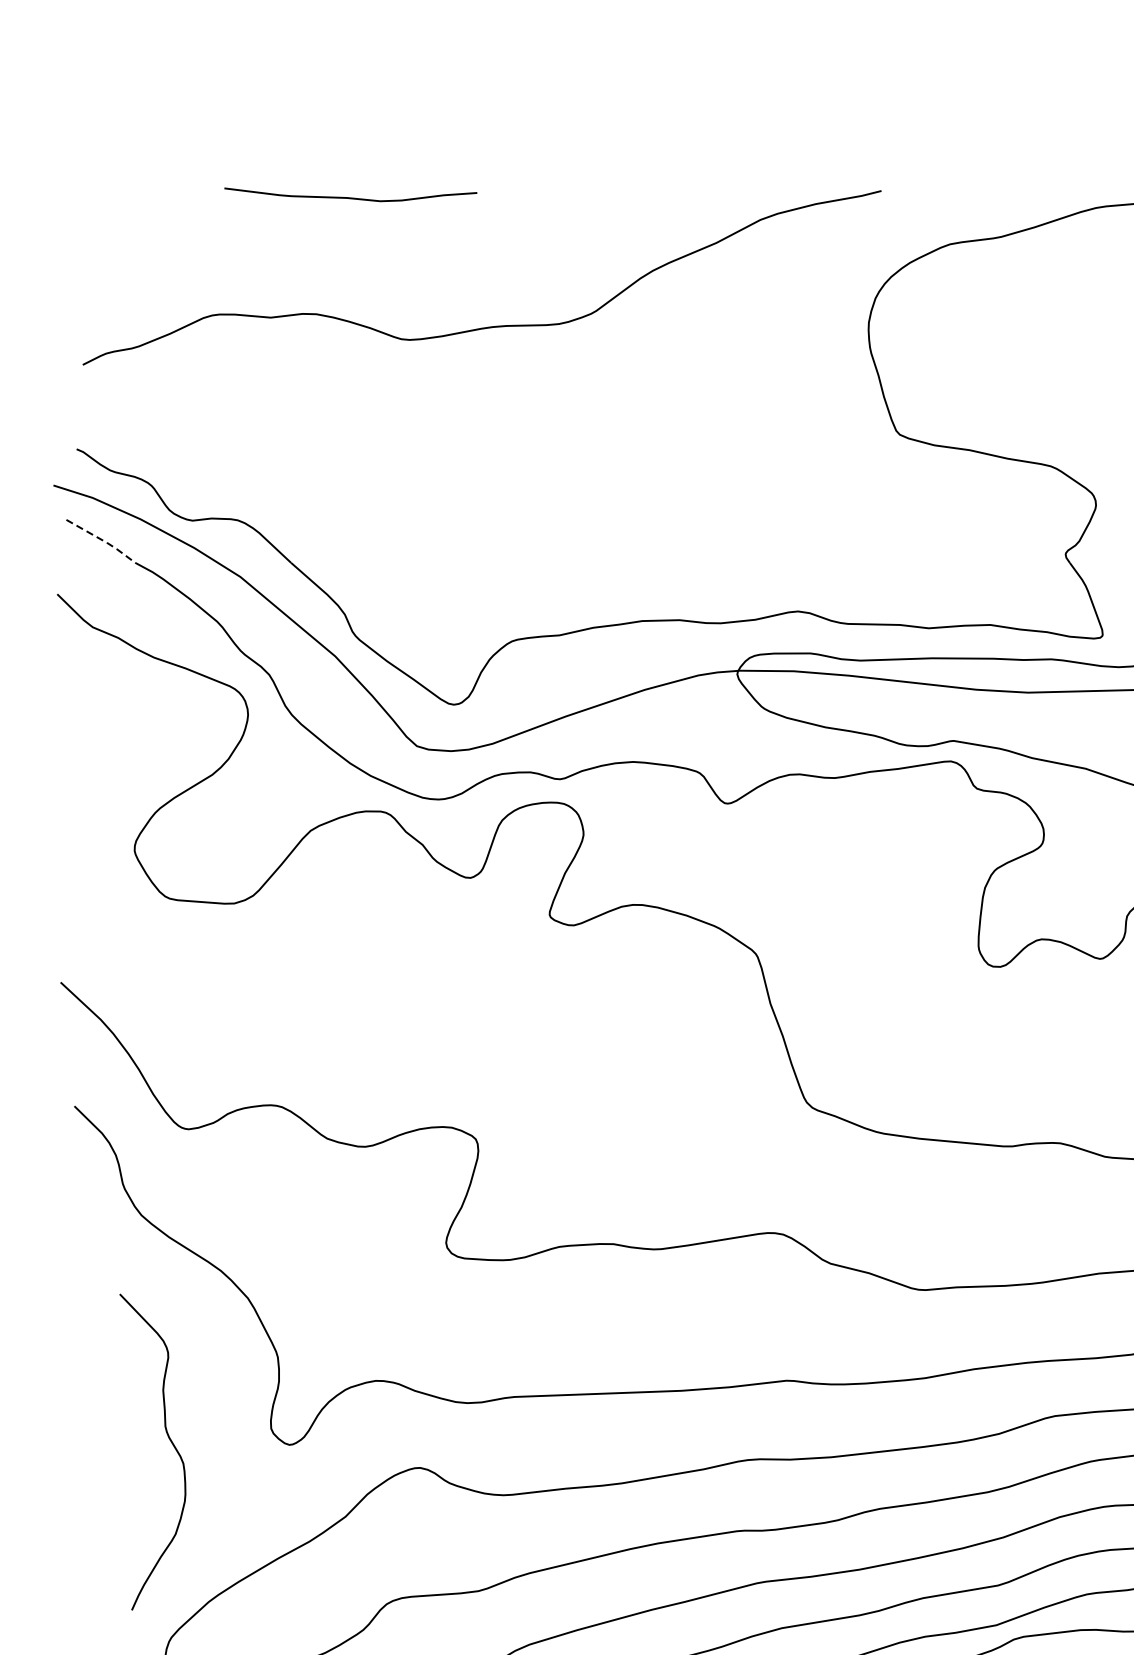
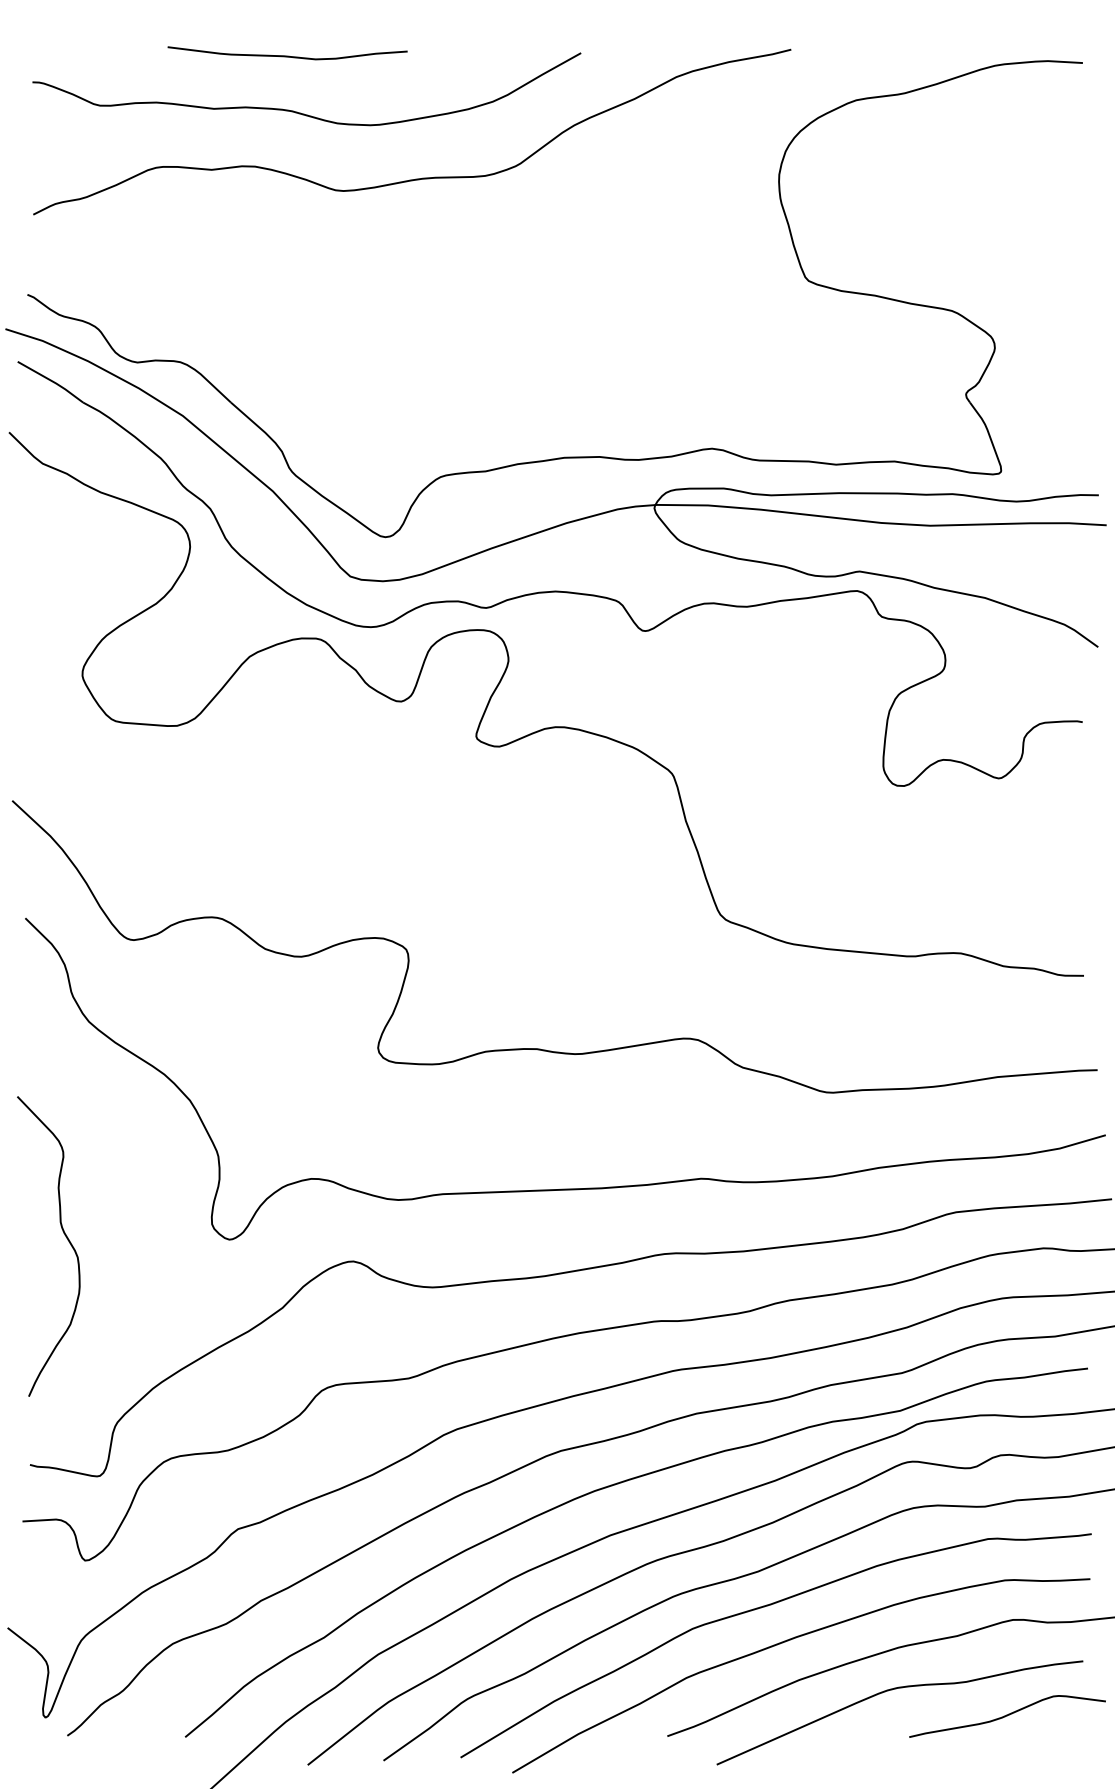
curve: (361, 256) -> (297, 111), added
line: (103, 540) -> (52, 381), dashed -> solid
curve: (169, 1440) -> (64, 1235), moved

